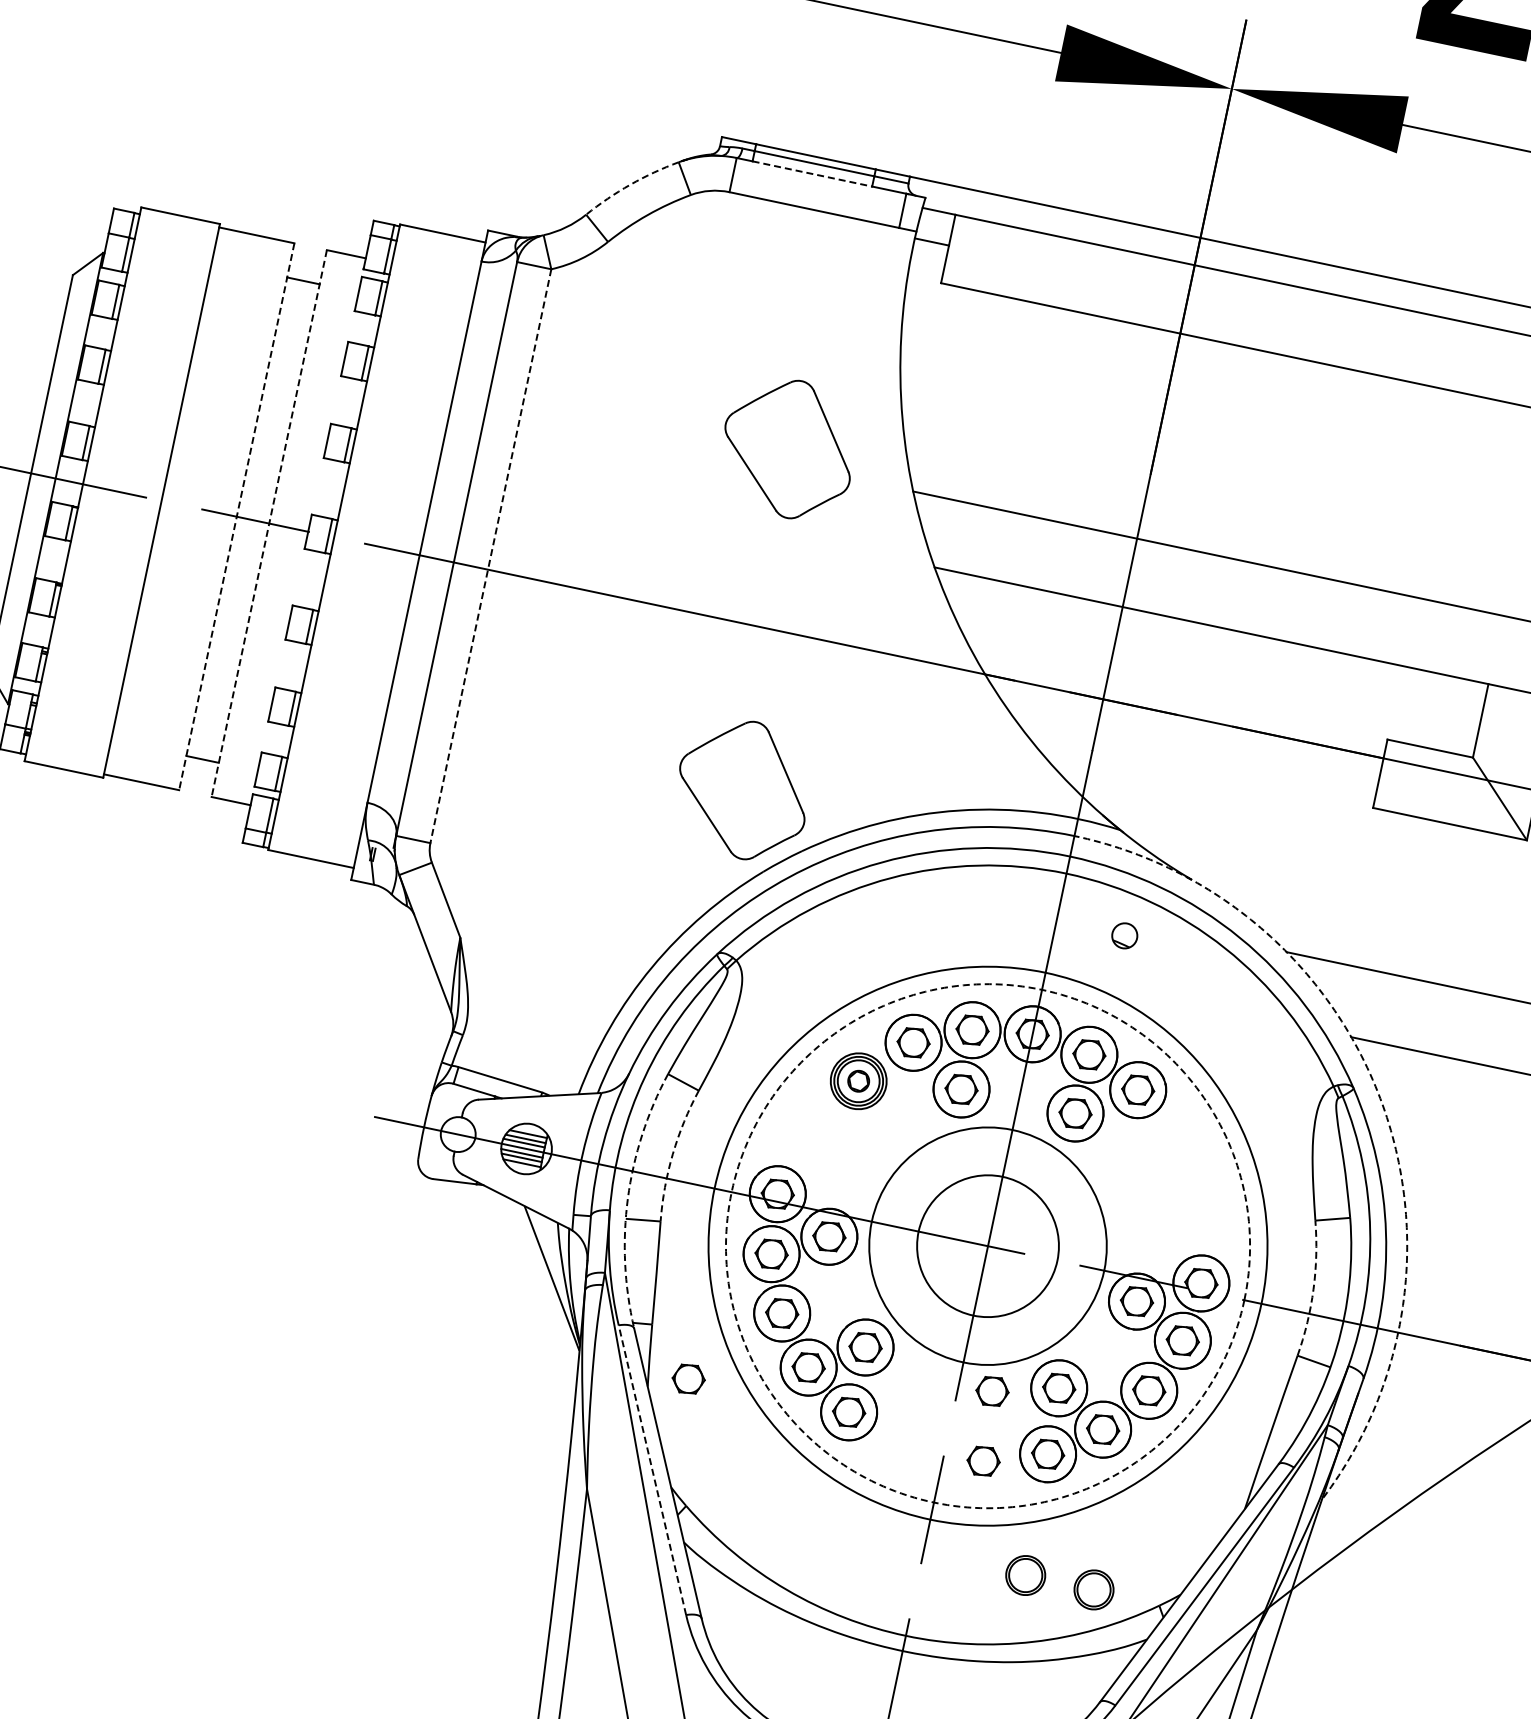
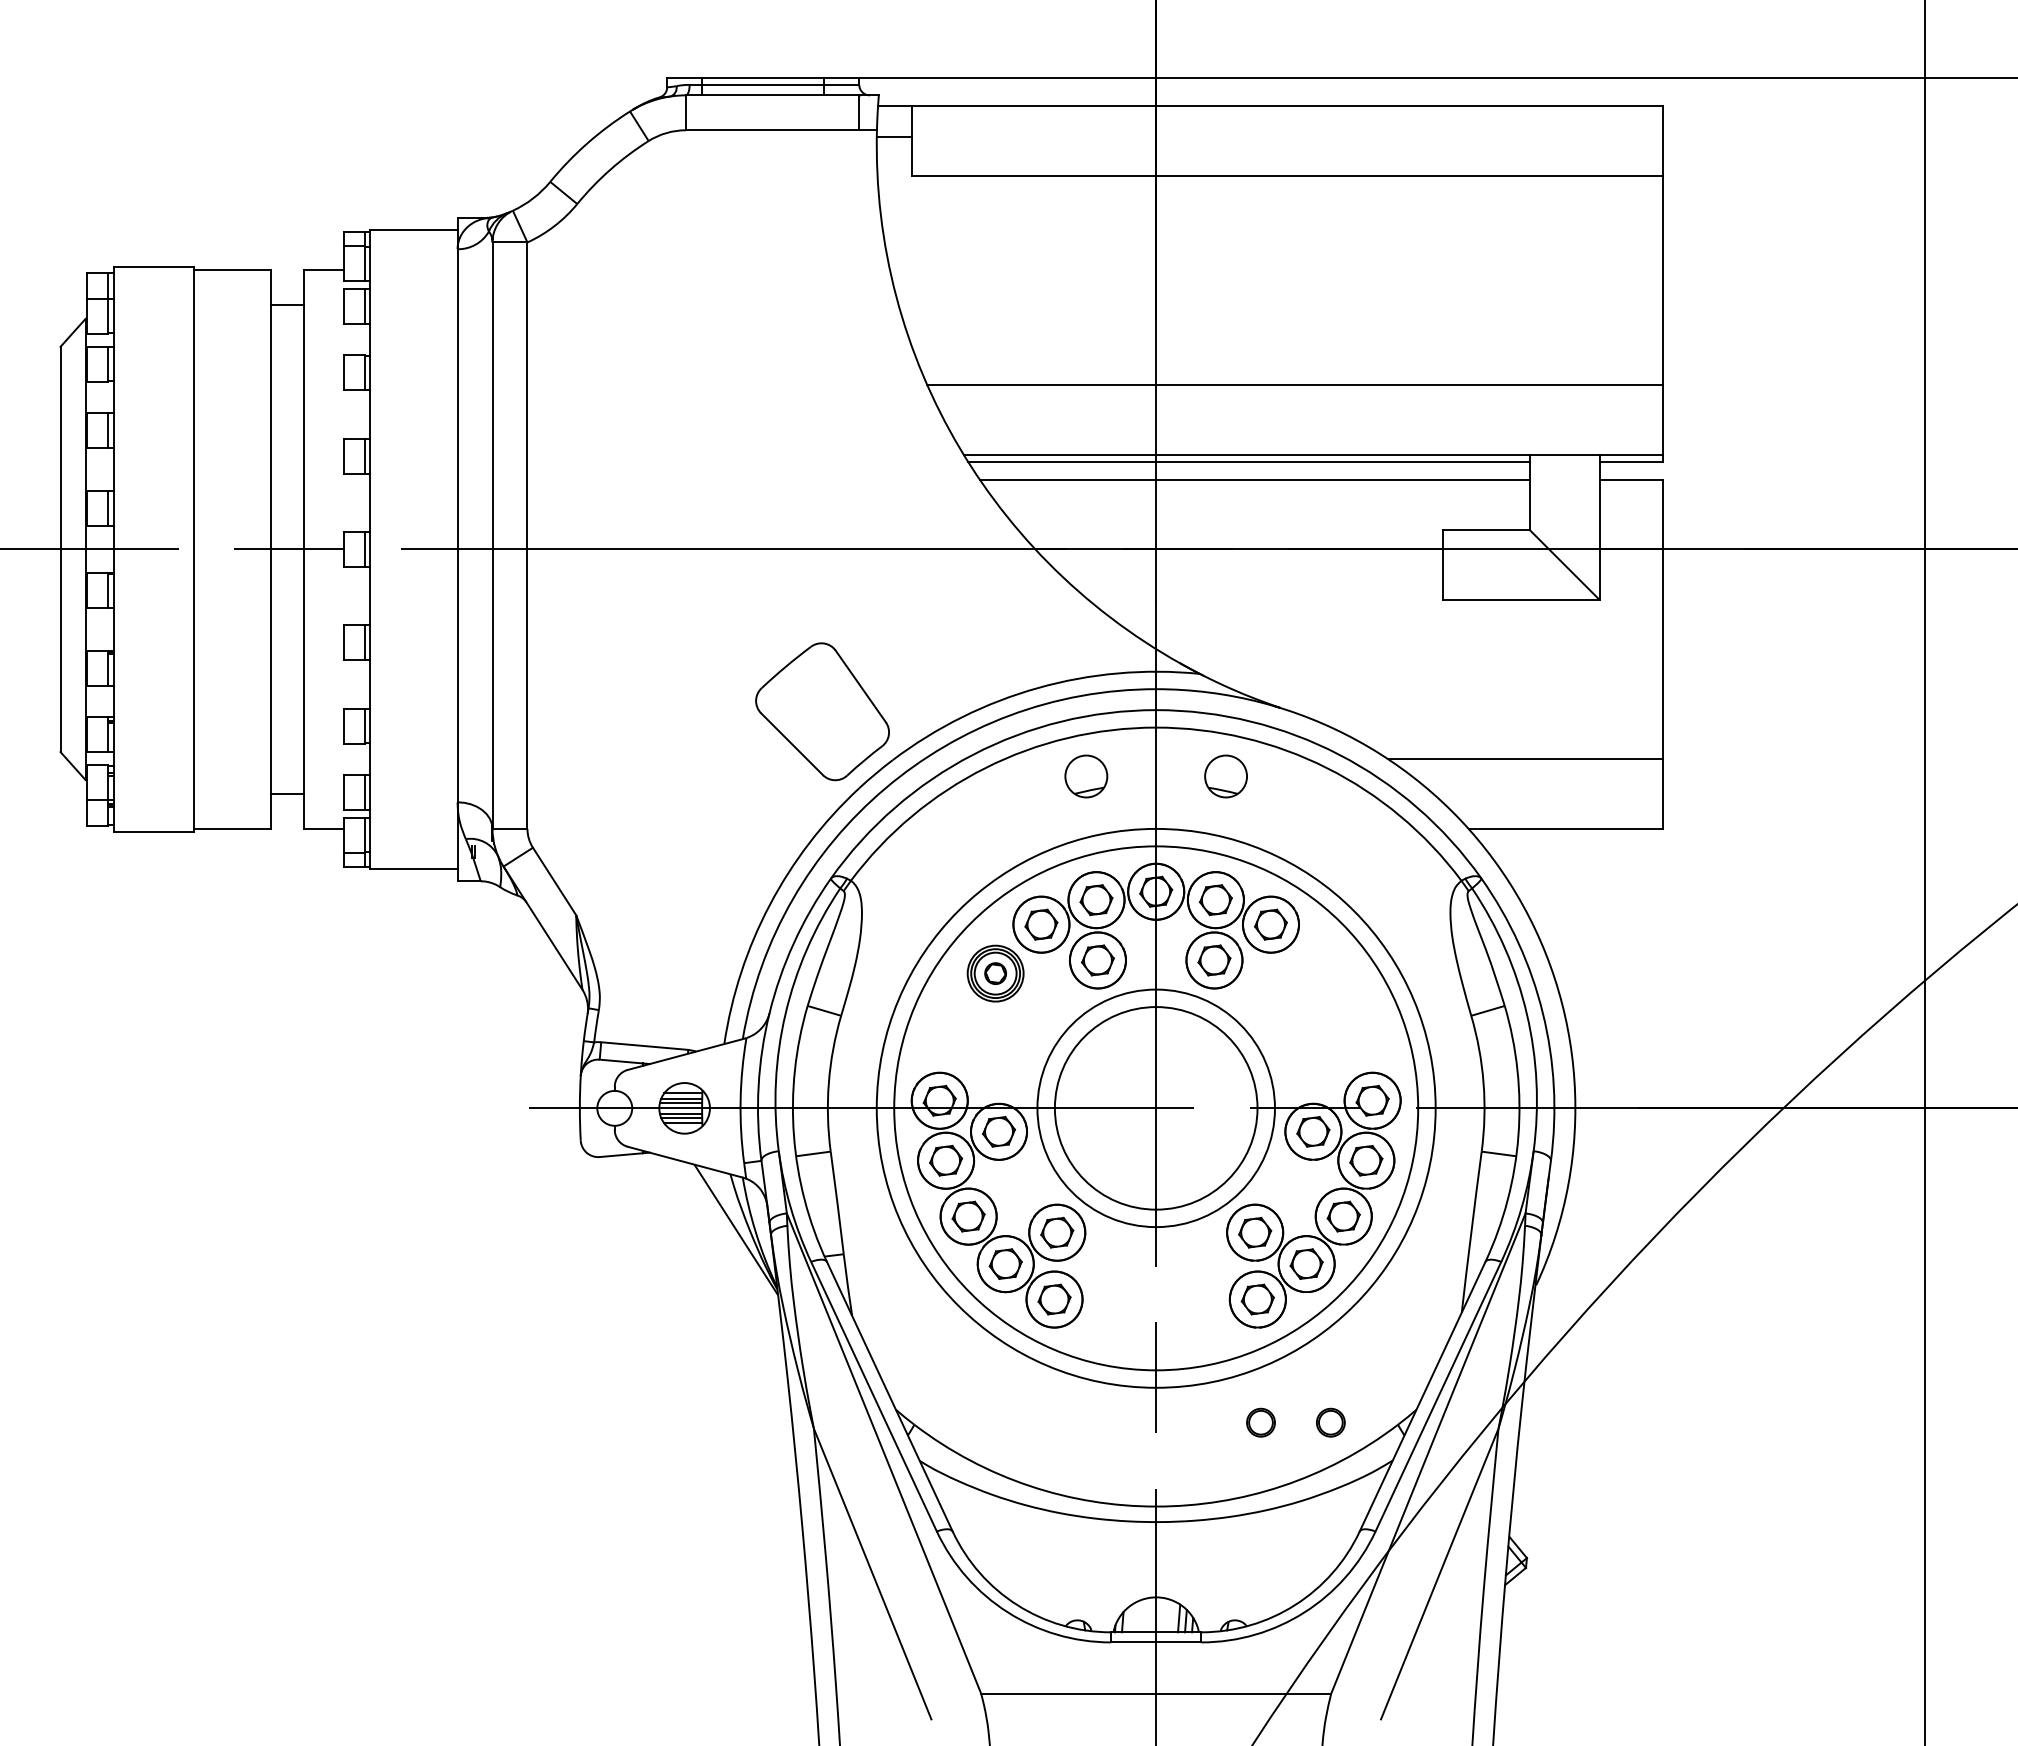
line: (812, 174) -> (763, 95), dashed -> solid
arc: (630, 184) -> (587, 143), dashed -> solid
part: (788, 448) -> (796, 368), removed
line: (236, 516) -> (270, 549), dashed -> solid
line: (268, 523) -> (303, 549), dashed -> solid
line: (490, 557) -> (527, 536), dashed -> solid
line: (1211, 633) -> (1248, 462), added
line: (1213, 651) -> (1254, 479), added
part: (988, 907) -> (1086, 776), added
part: (1124, 935) -> (1225, 776), size x1.67
arc: (1380, 1099) -> (1509, 883), dashed -> solid
arc: (672, 1154) -> (828, 1083), dashed -> solid
arc: (627, 1197) -> (793, 1135), dashed -> solid
circle: (987, 1246) -> (1155, 1108), size x1.43
circle: (988, 1246) -> (1156, 1108), dashed -> solid
arc: (1313, 1289) -> (1483, 1083), dashed -> solid
part: (688, 1378) -> (890, 1299), removed
part: (992, 1391) -> (1190, 1249), removed
part: (983, 1461) -> (1196, 1319), removed
line: (651, 1469) -> (873, 1396), dashed -> solid
part: (1025, 1575) -> (1260, 1422), size x0.71
part: (1093, 1589) -> (1330, 1422), size x0.71

